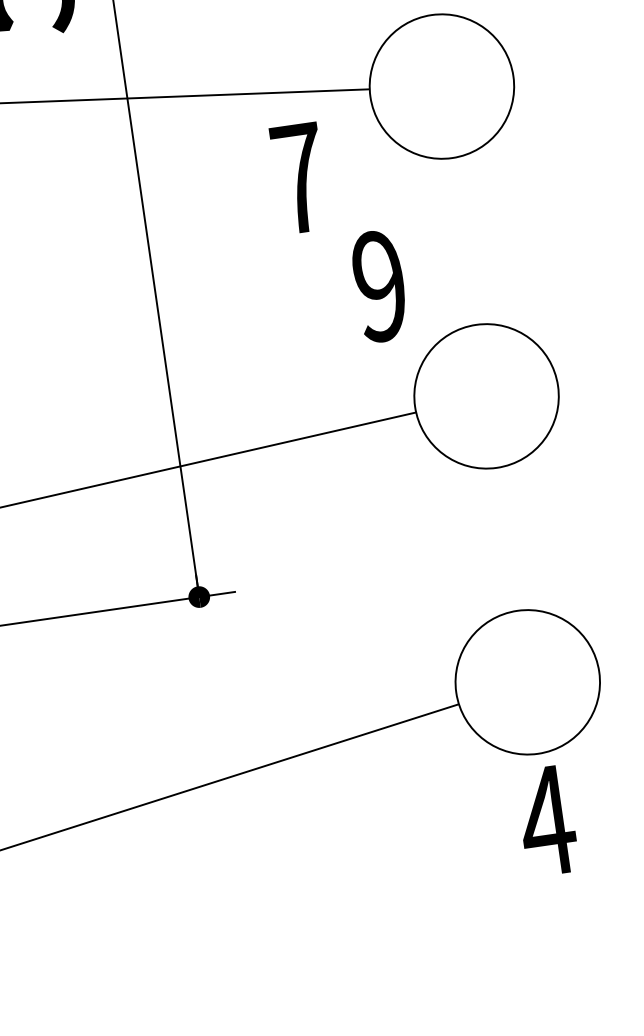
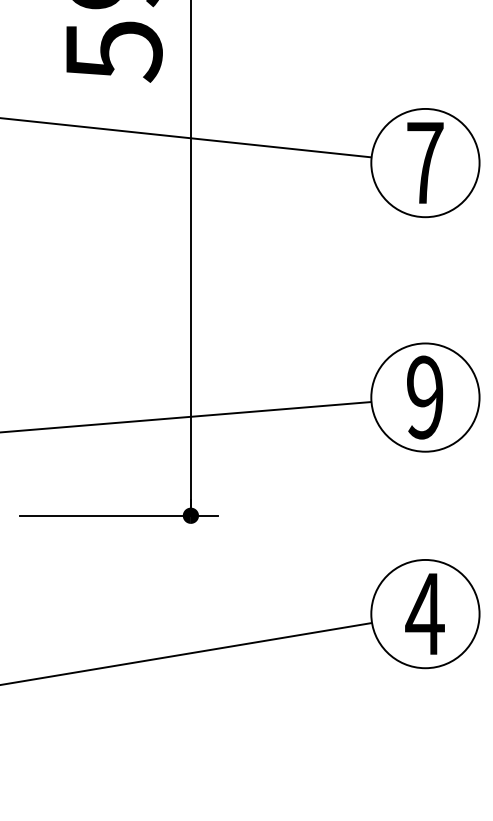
text: (300, 177) -> (425, 162), moved
text: (380, 286) -> (425, 397), moved
text: (546, 820) -> (424, 613), moved

